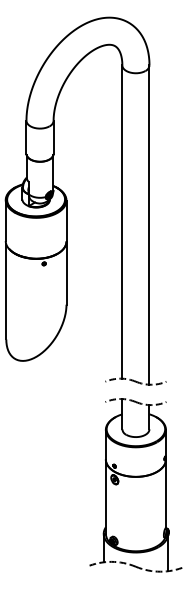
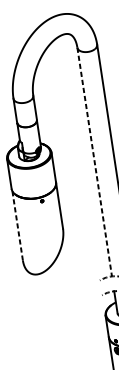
line: (122, 222) -> (94, 162), solid -> dashed
line: (6, 292) -> (17, 226), solid -> dashed

